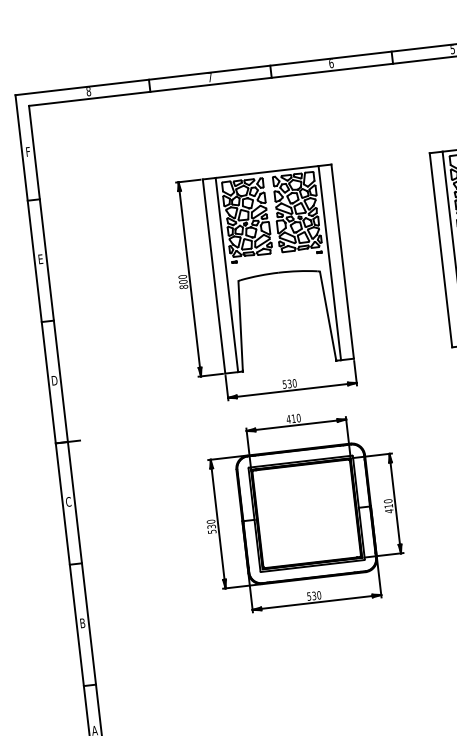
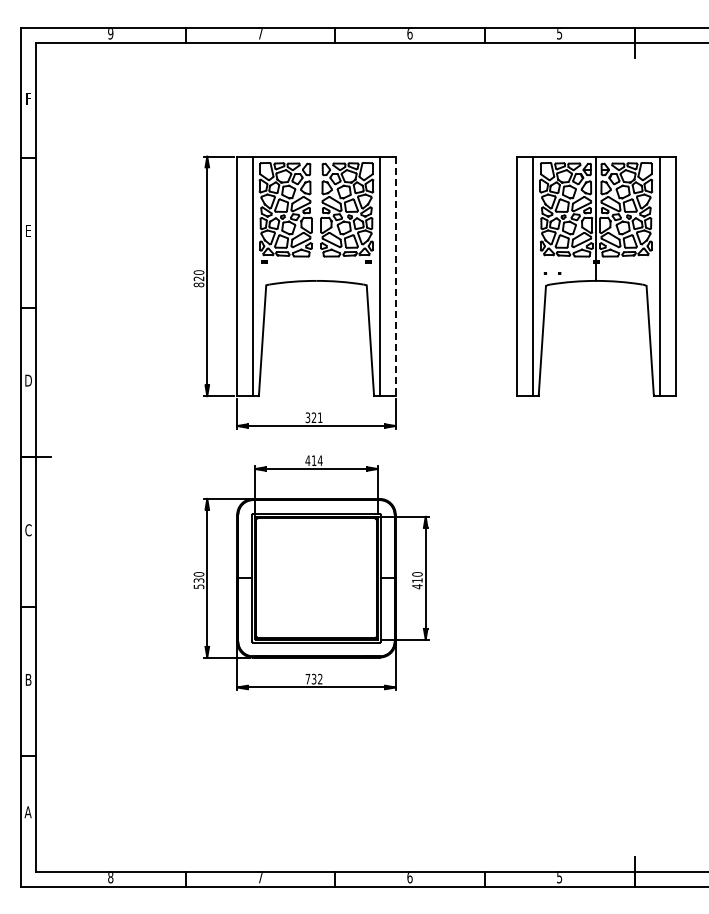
text: (88, 92) -> (110, 34), 8 -> 9
line: (342, 261) -> (395, 276), solid -> dashed
text: (182, 281) -> (198, 278), 800 -> 820
text: (289, 383) -> (314, 417), 530 -> 321
text: (298, 418) -> (319, 460), 410 -> 414
text: (313, 595) -> (313, 678), 530 -> 732

